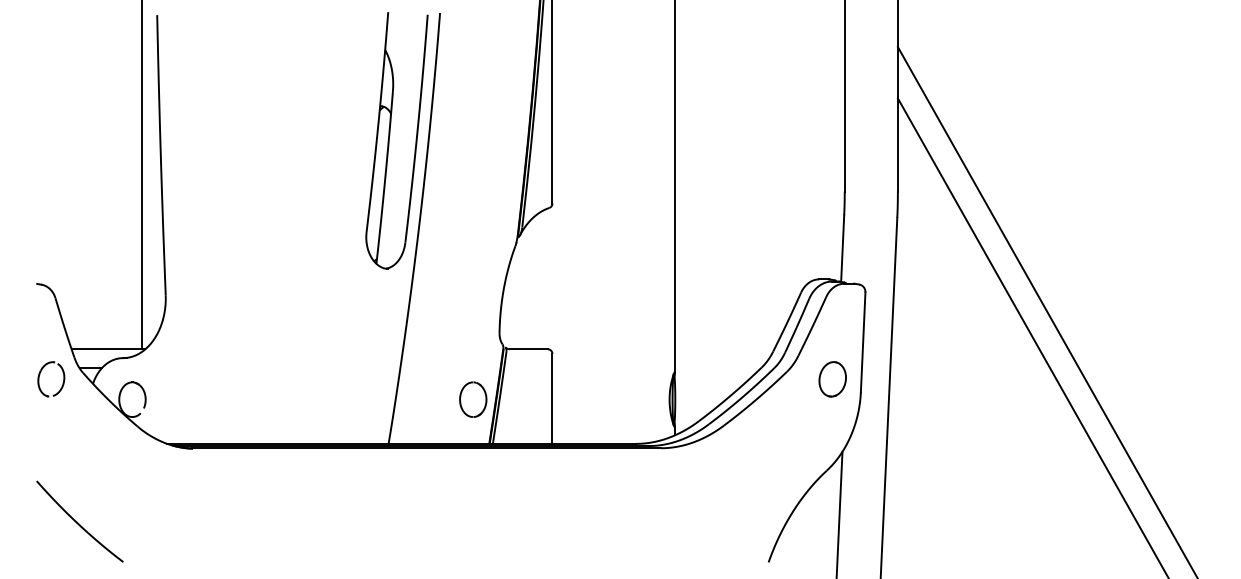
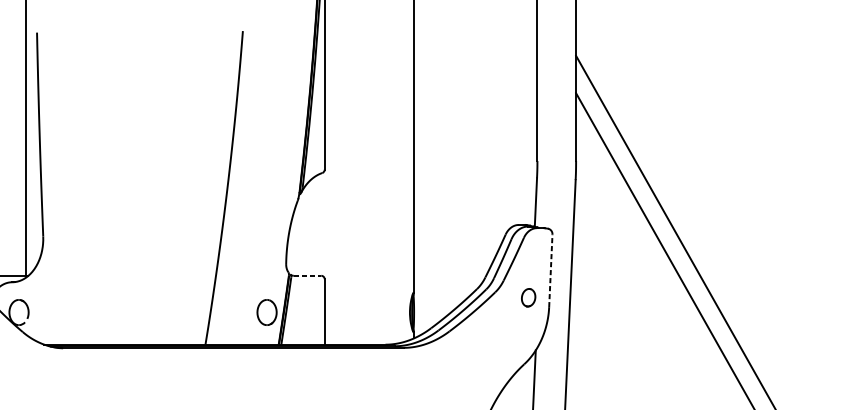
part: (389, 140) -> (206, 123), removed
line: (863, 342) -> (551, 270), solid -> dashed
line: (528, 349) -> (307, 275), solid -> dashed
part: (832, 379) -> (528, 297), size x0.7

